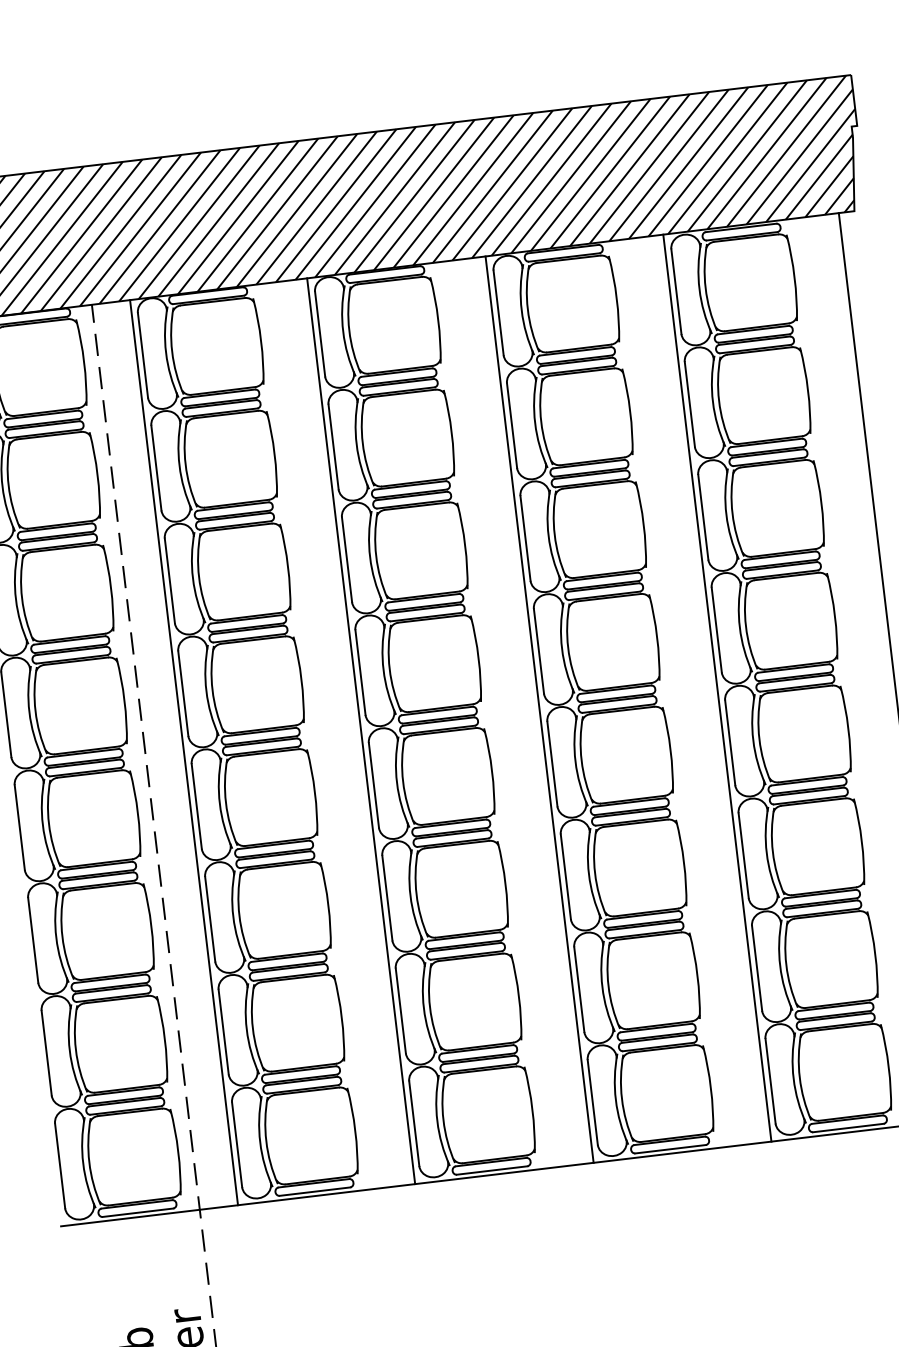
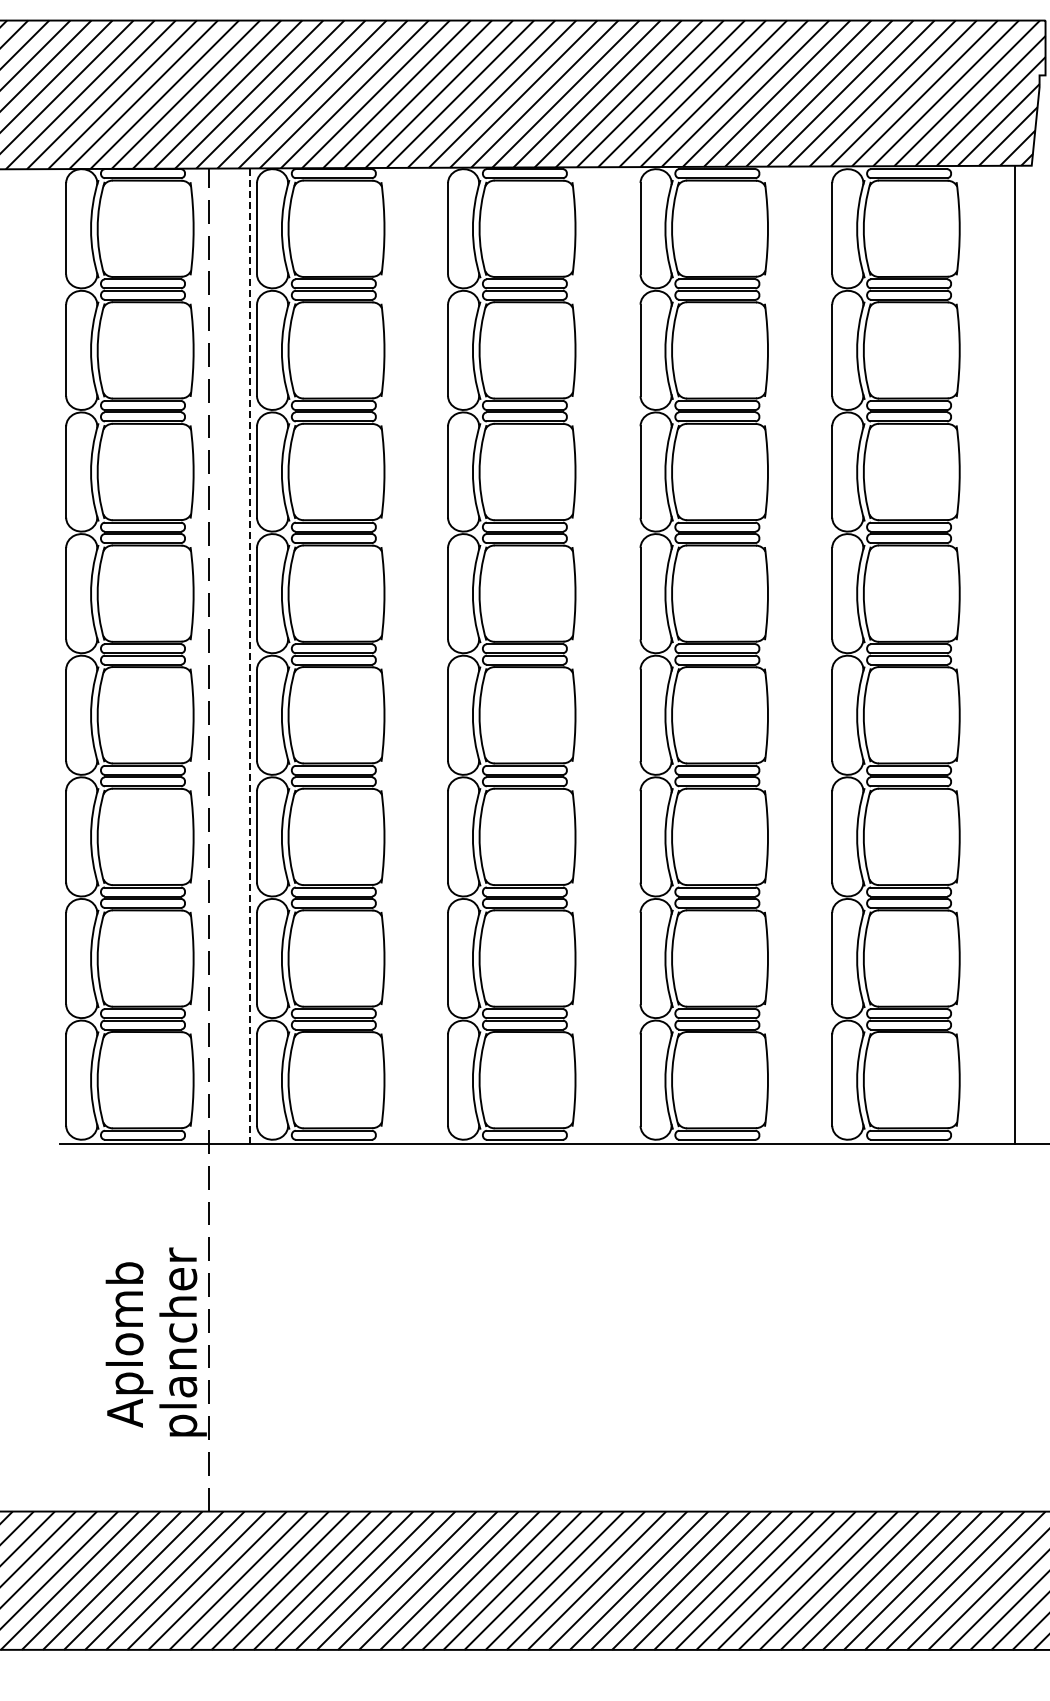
line: (717, 688) -> (825, 655), removed
line: (539, 709) -> (633, 655), removed
line: (361, 730) -> (441, 655), removed
line: (184, 751) -> (250, 655), solid -> dashed

